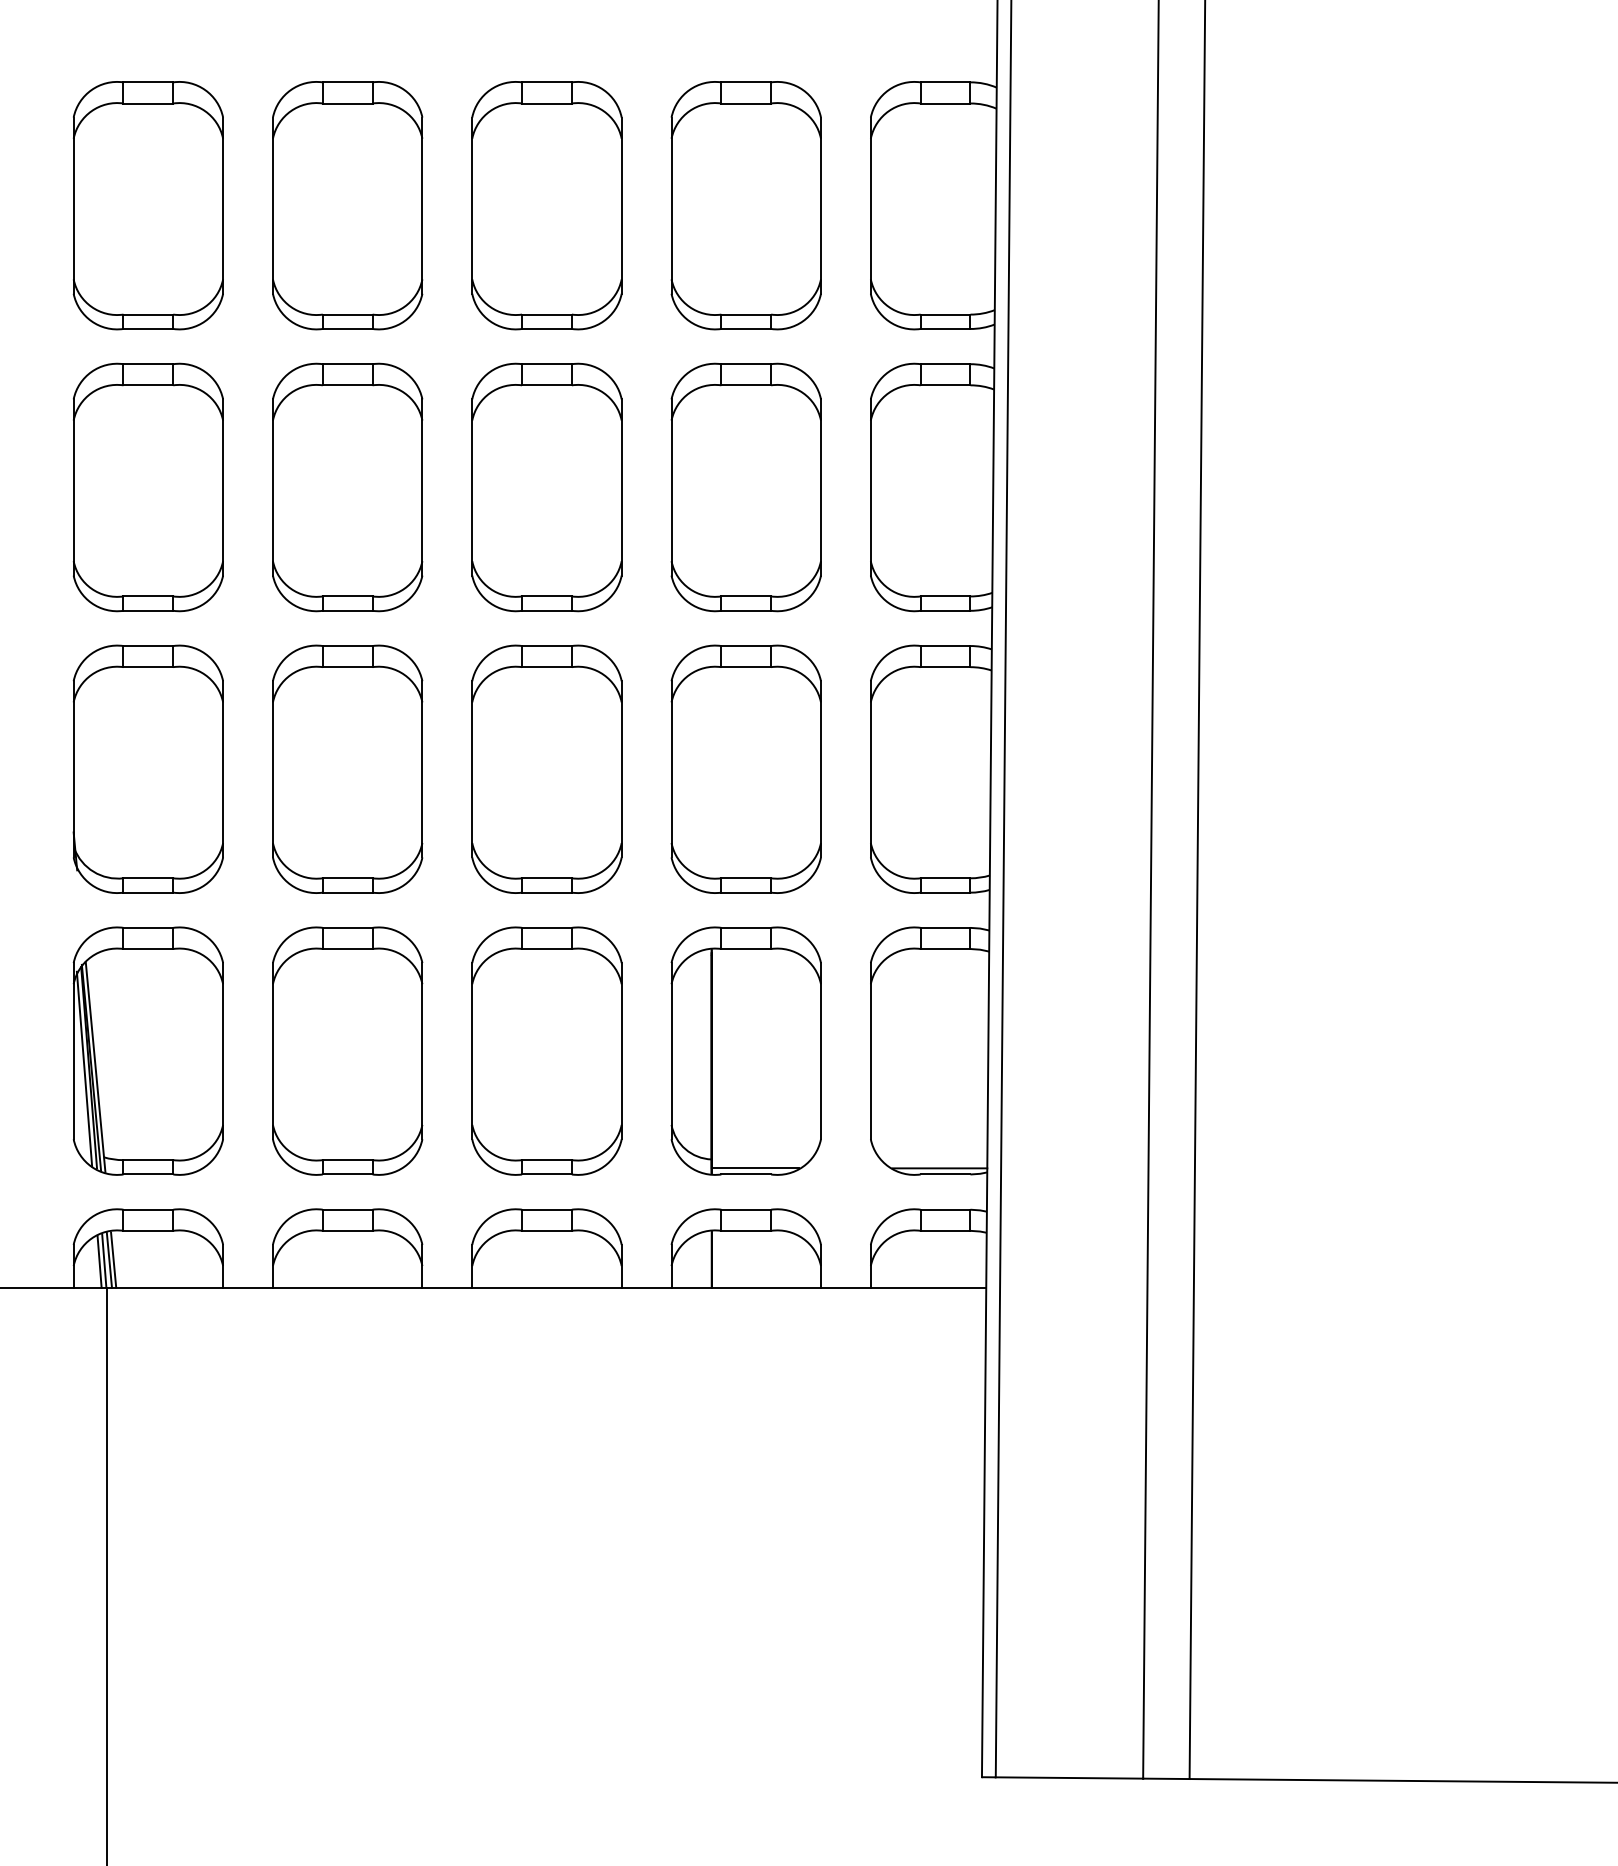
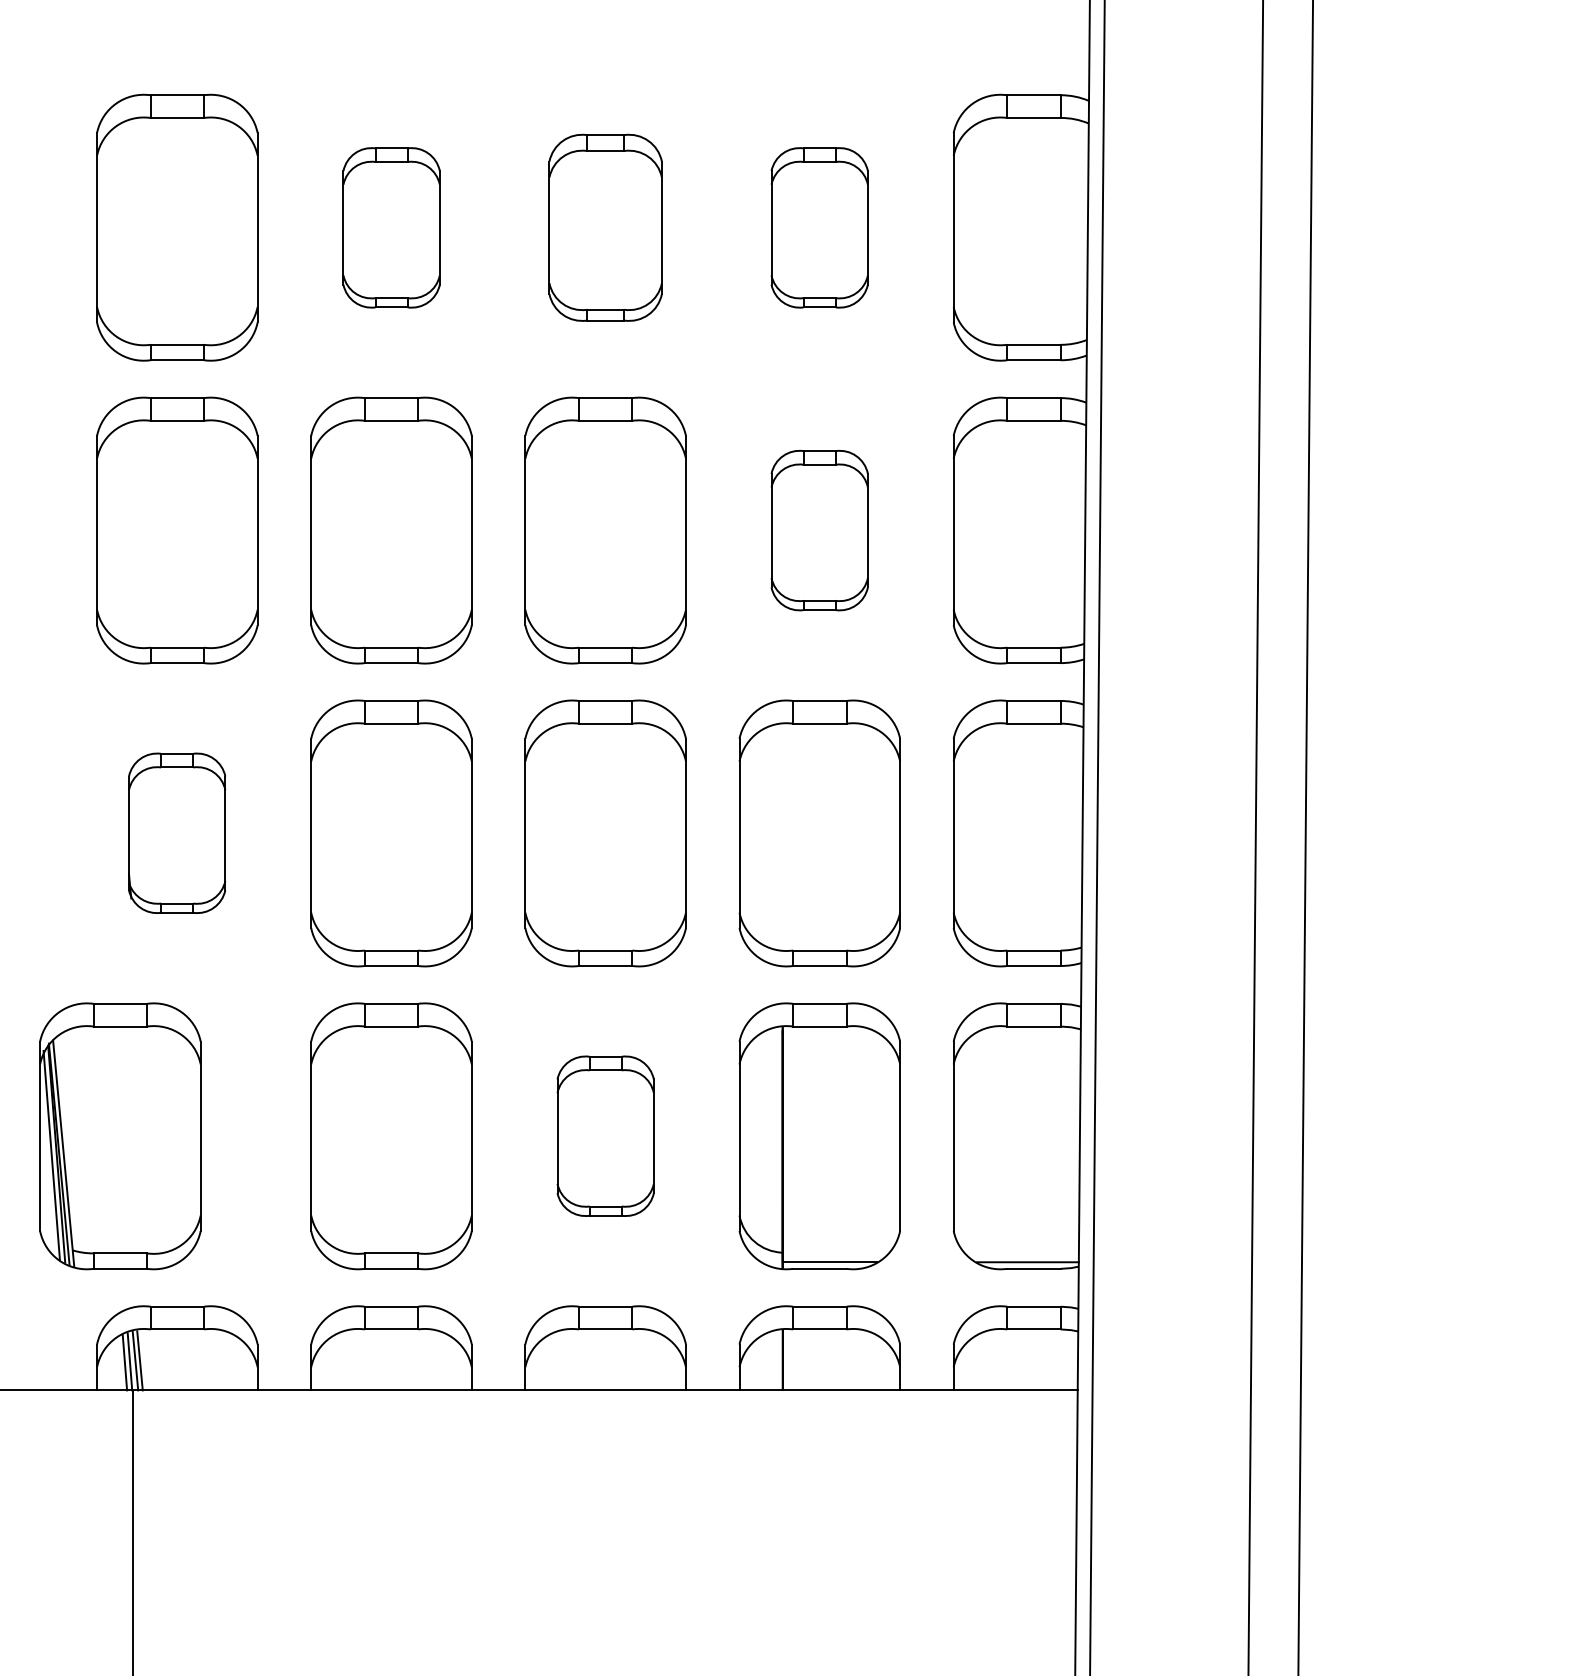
part: (347, 205) -> (391, 227), size x0.6
part: (546, 205) -> (605, 227), size x0.7
part: (745, 205) -> (819, 227), size x0.6
part: (745, 487) -> (819, 530), size x0.6
part: (147, 768) -> (176, 832), size x0.6
part: (147, 1050) -> (119, 1135), moved
part: (546, 1050) -> (605, 1135), size x0.6

